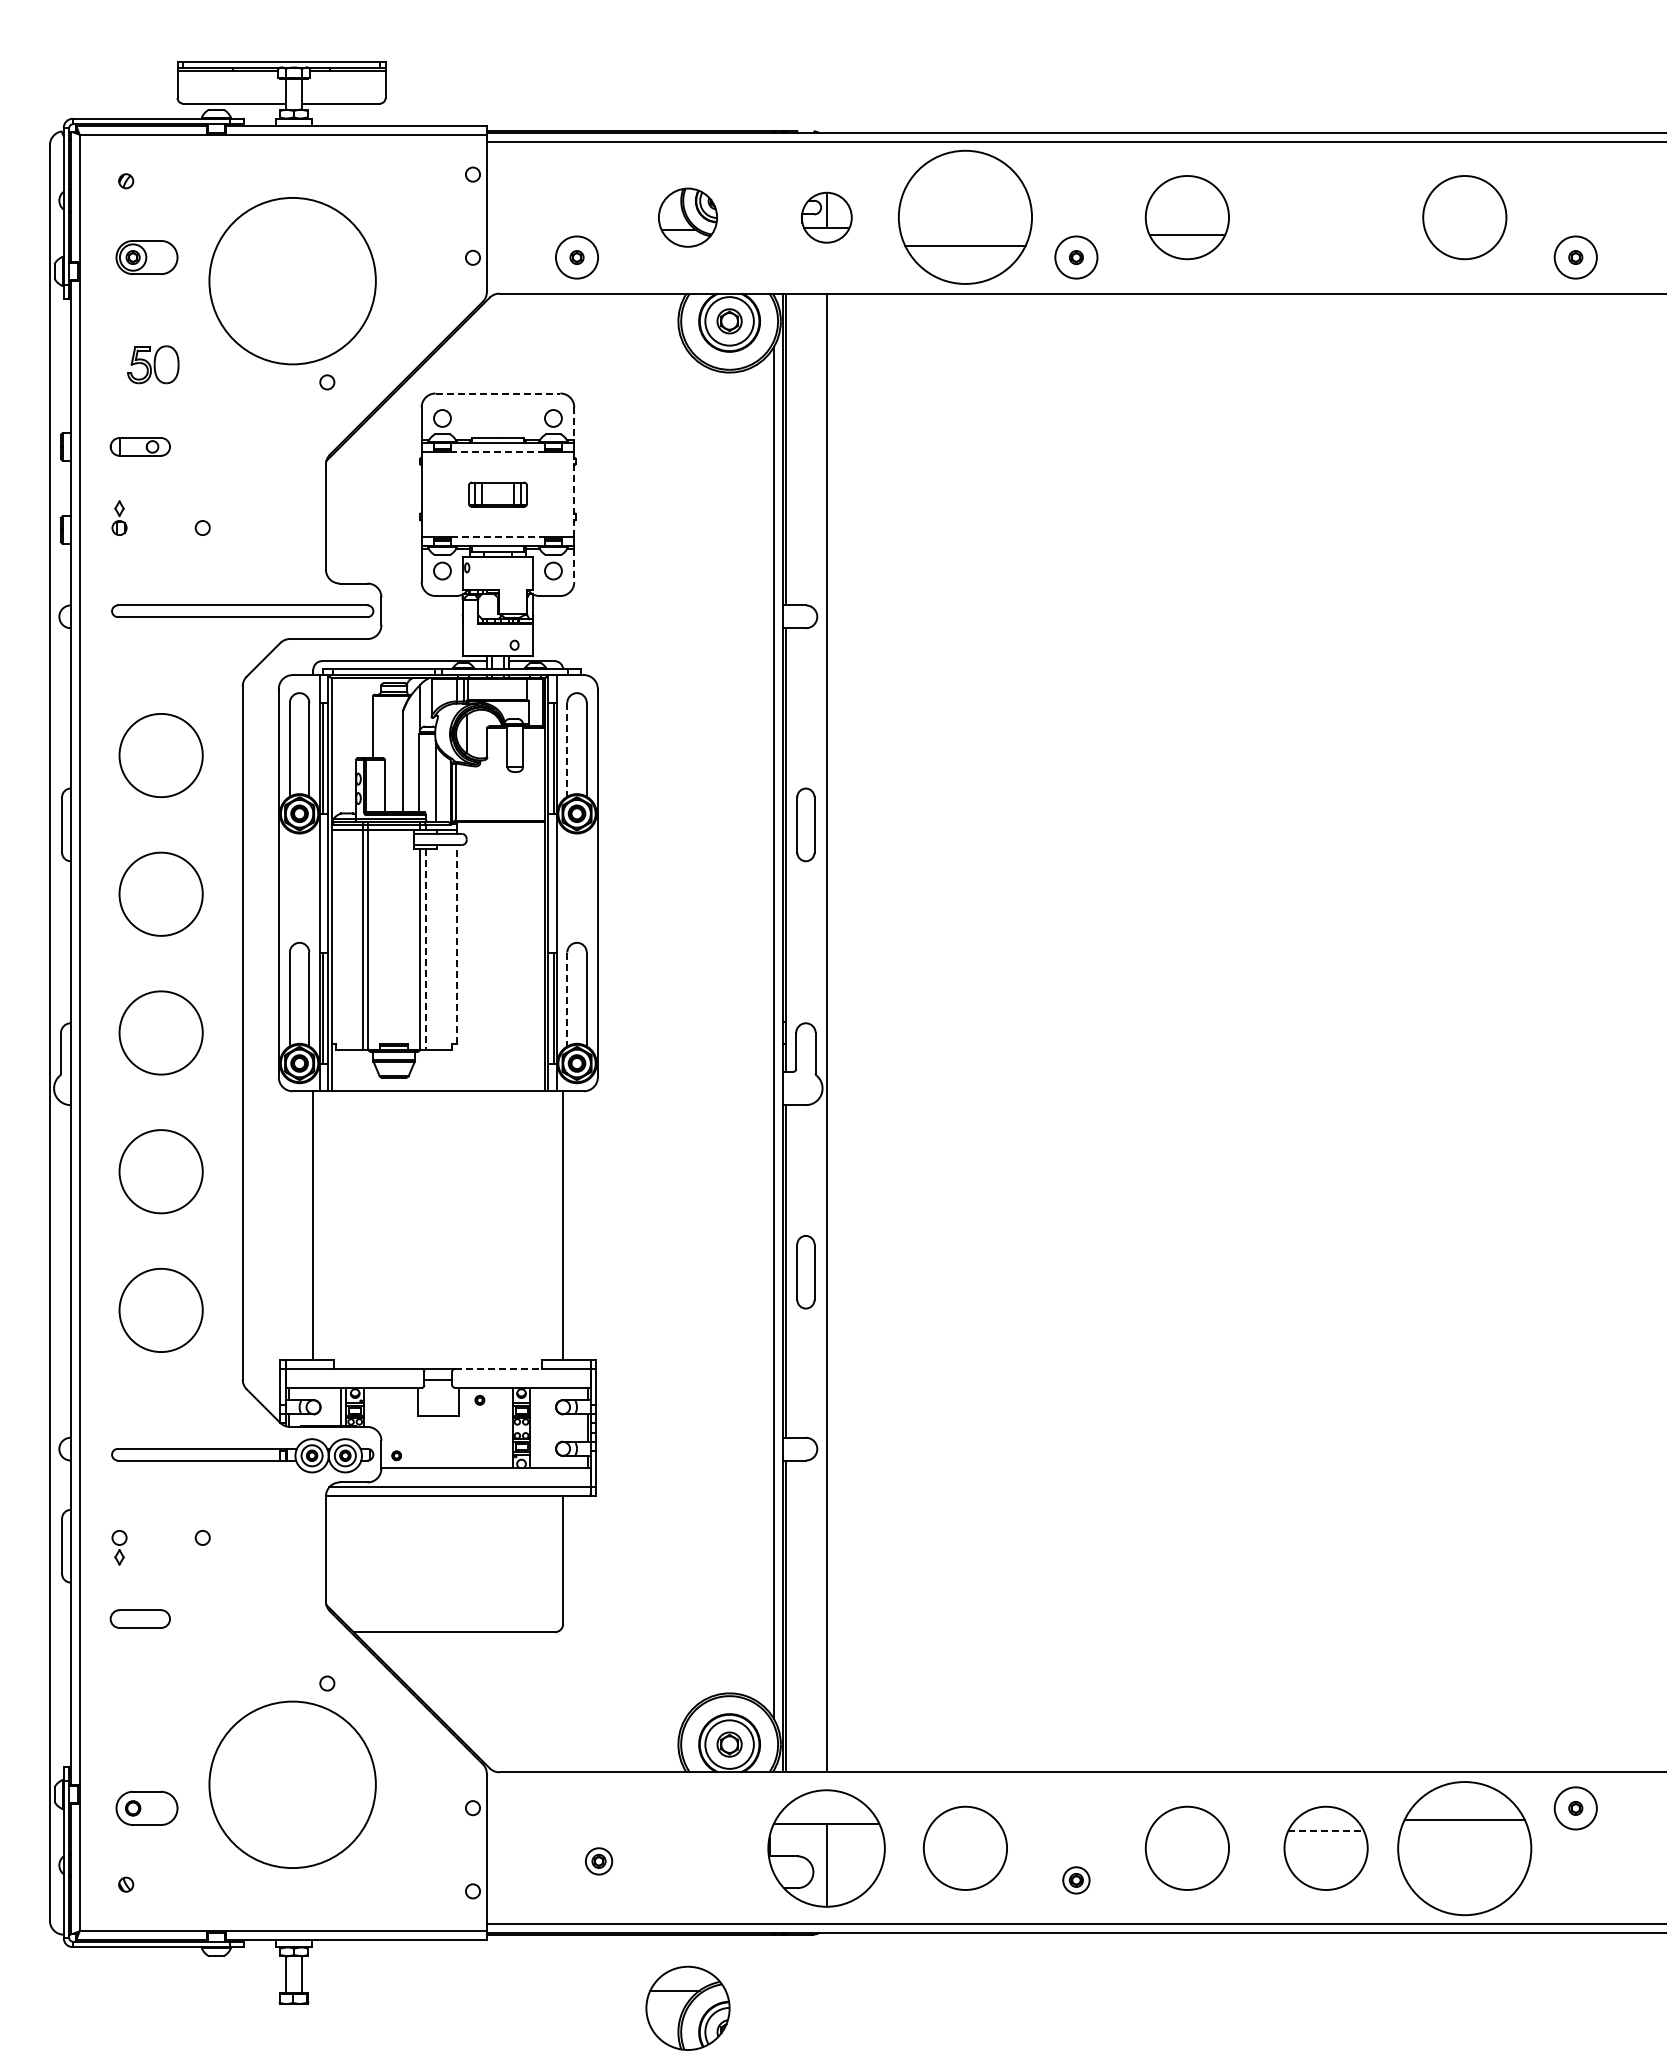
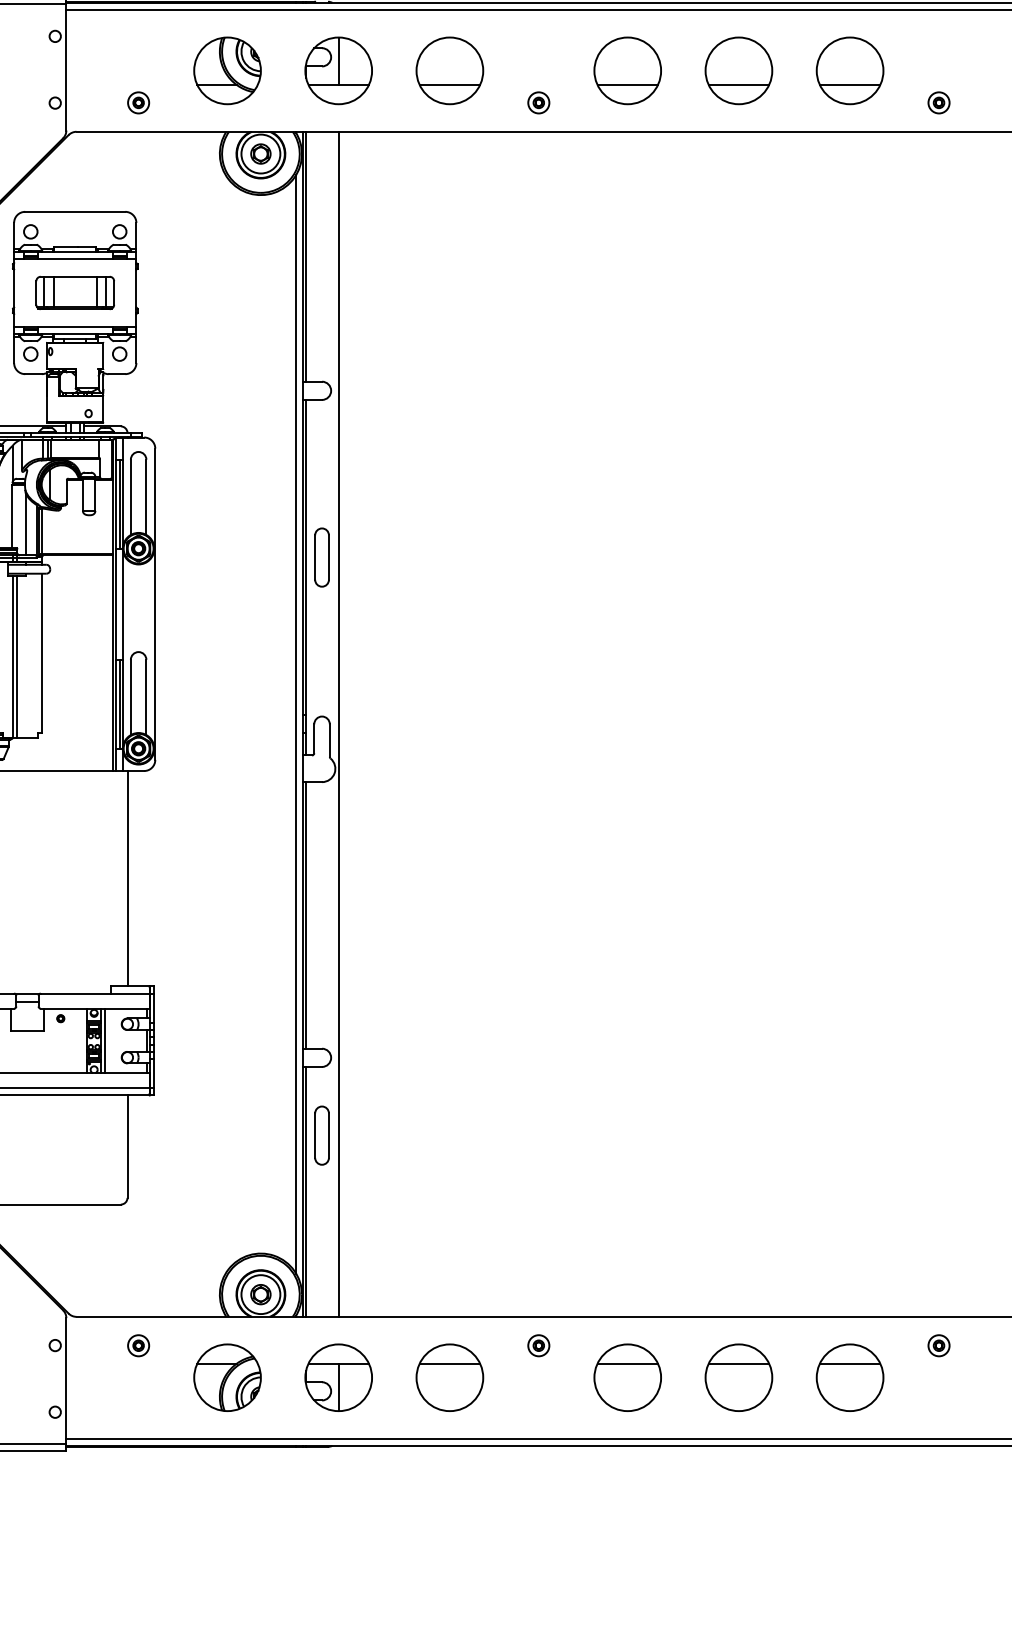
part: (687, 217) -> (227, 70), size x1.43
part: (826, 217) -> (338, 70), size x1.67
part: (965, 217) -> (449, 70), size x0.62
part: (1325, 217) -> (738, 70), added
line: (1464, 235) -> (849, 85), added
circle: (576, 257) -> (138, 102), size x0.62
circle: (1076, 257) -> (538, 102), size x0.62
circle: (1575, 257) -> (938, 102), size x0.62
line: (498, 393) -> (75, 211), dashed -> solid
line: (574, 424) -> (136, 236), dashed -> solid
line: (497, 452) -> (74, 259), dashed -> solid
part: (497, 494) -> (74, 292), size x1.67
line: (574, 494) -> (136, 292), dashed -> solid
line: (498, 537) -> (75, 327), dashed -> solid
line: (574, 566) -> (136, 350), dashed -> solid
line: (567, 749) -> (130, 497), dashed -> solid
line: (456, 944) -> (42, 653), dashed -> solid
line: (425, 949) -> (17, 657), dashed -> solid
line: (567, 999) -> (130, 697), dashed -> solid
part: (805, 1272) -> (321, 1135), moved
line: (498, 1368) -> (75, 993), dashed -> solid
line: (535, 1427) -> (105, 1040), added
circle: (1575, 1808) -> (938, 1345), size x0.62
line: (965, 1830) -> (449, 1363), added
line: (1187, 1830) -> (627, 1363), added
line: (1326, 1830) -> (739, 1363), dashed -> solid
part: (826, 1847) -> (338, 1377), size x0.71
part: (1464, 1847) -> (849, 1377), size x0.62
part: (599, 1861) -> (138, 1345), moved
part: (1076, 1880) -> (538, 1345), moved
part: (687, 2007) -> (227, 1377), moved

